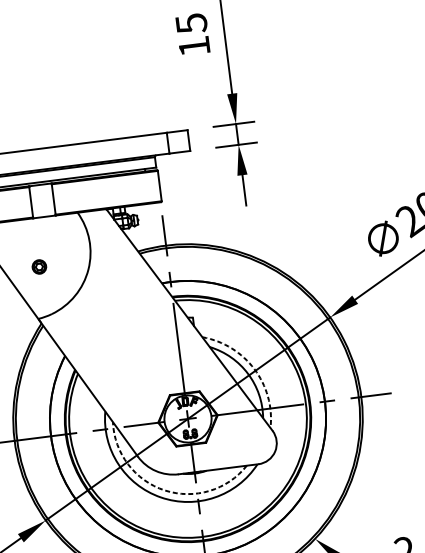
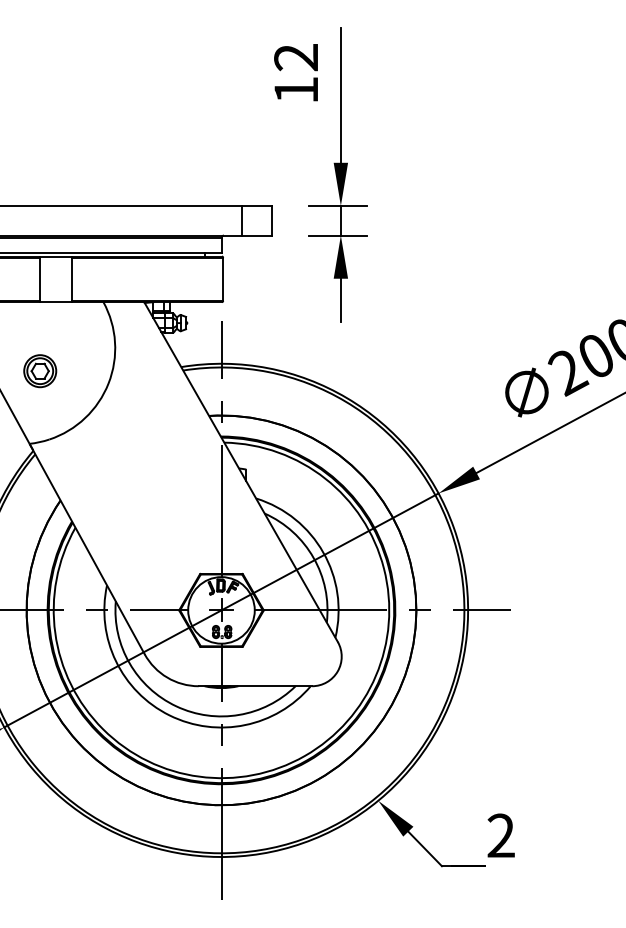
text: (191, 23) -> (296, 57), 15 -> 12
part: (39, 267) -> (40, 371), size x1.67
arc: (254, 369) -> (323, 552), dashed -> solid
arc: (164, 490) -> (176, 706), dashed -> solid

